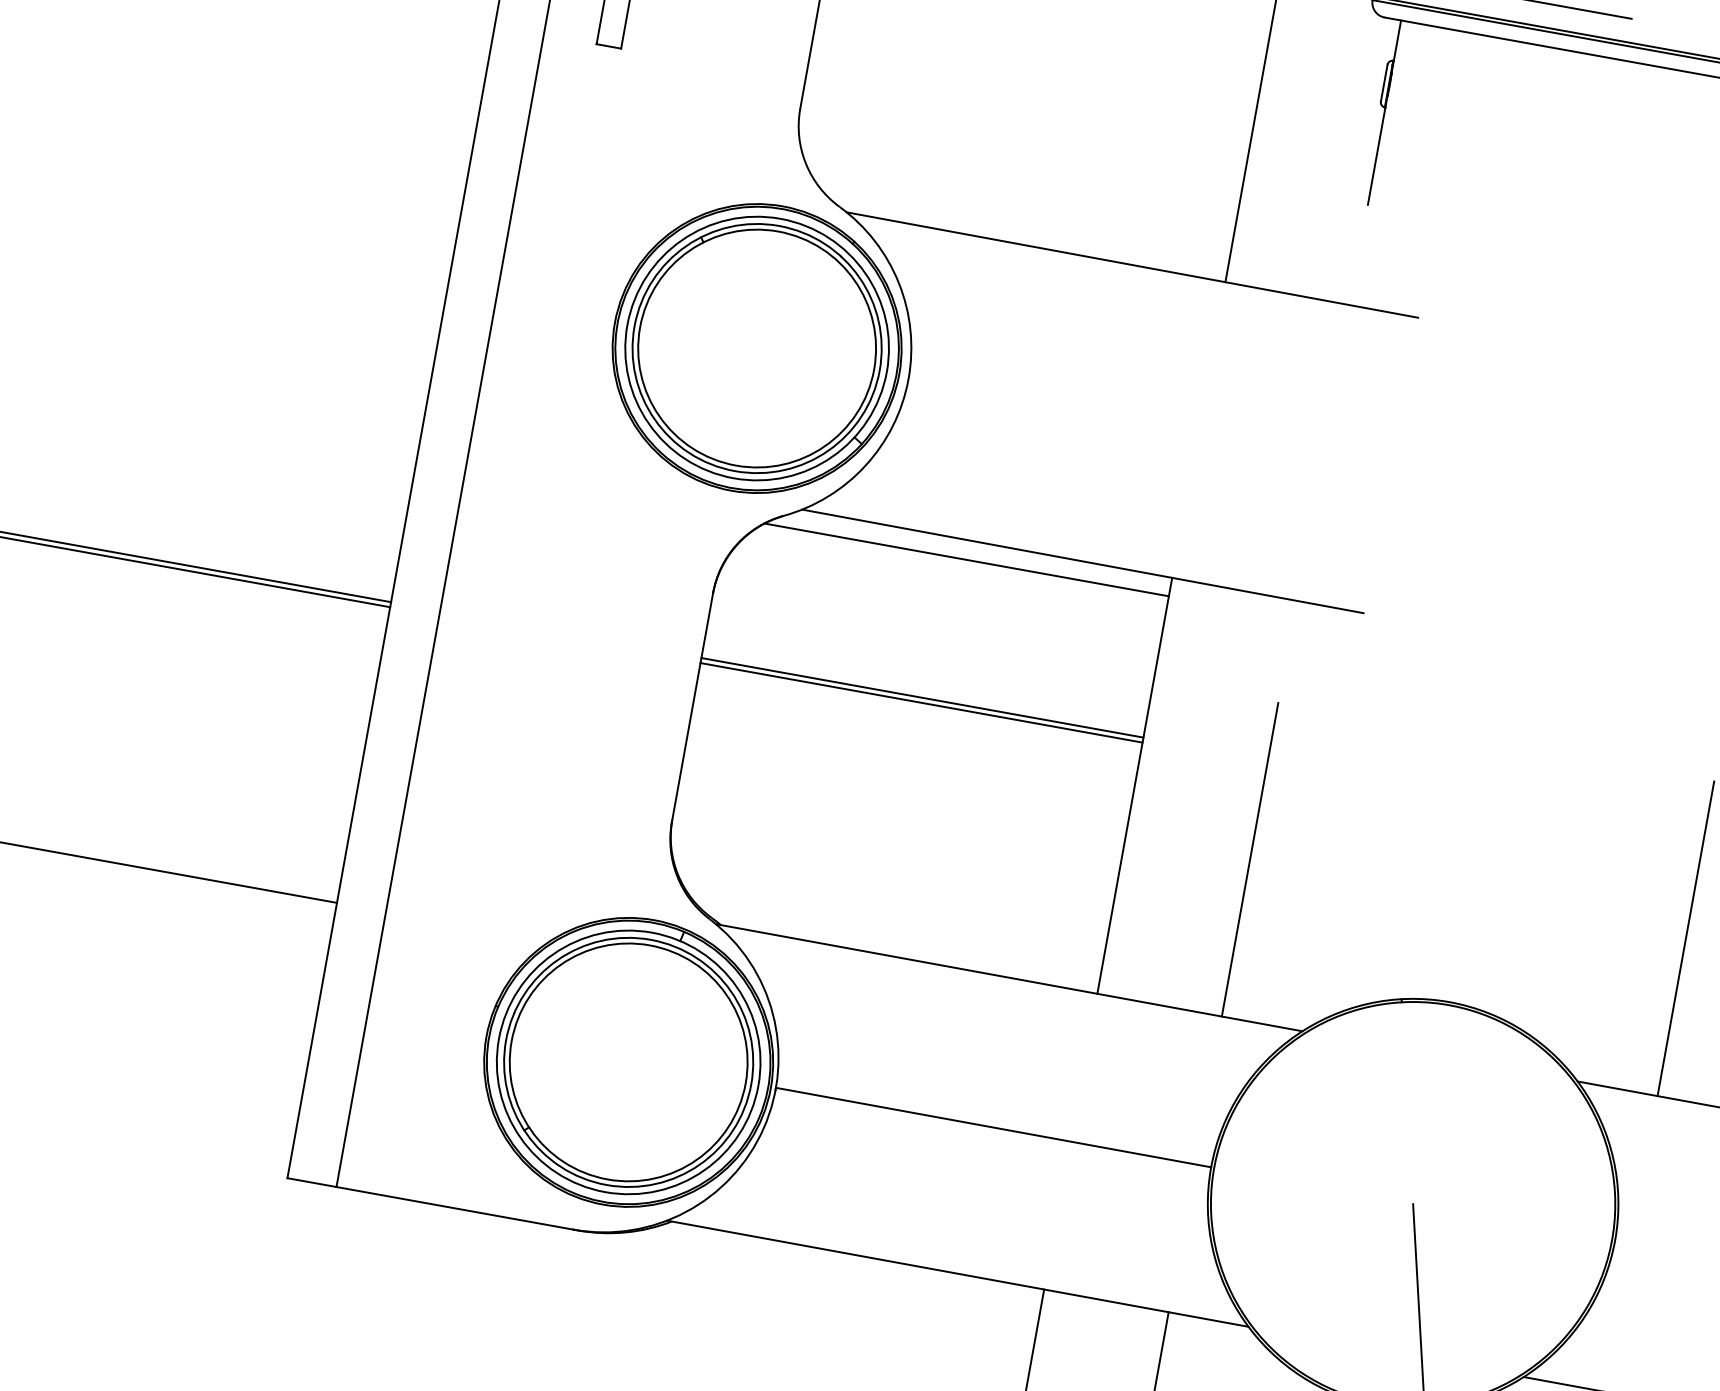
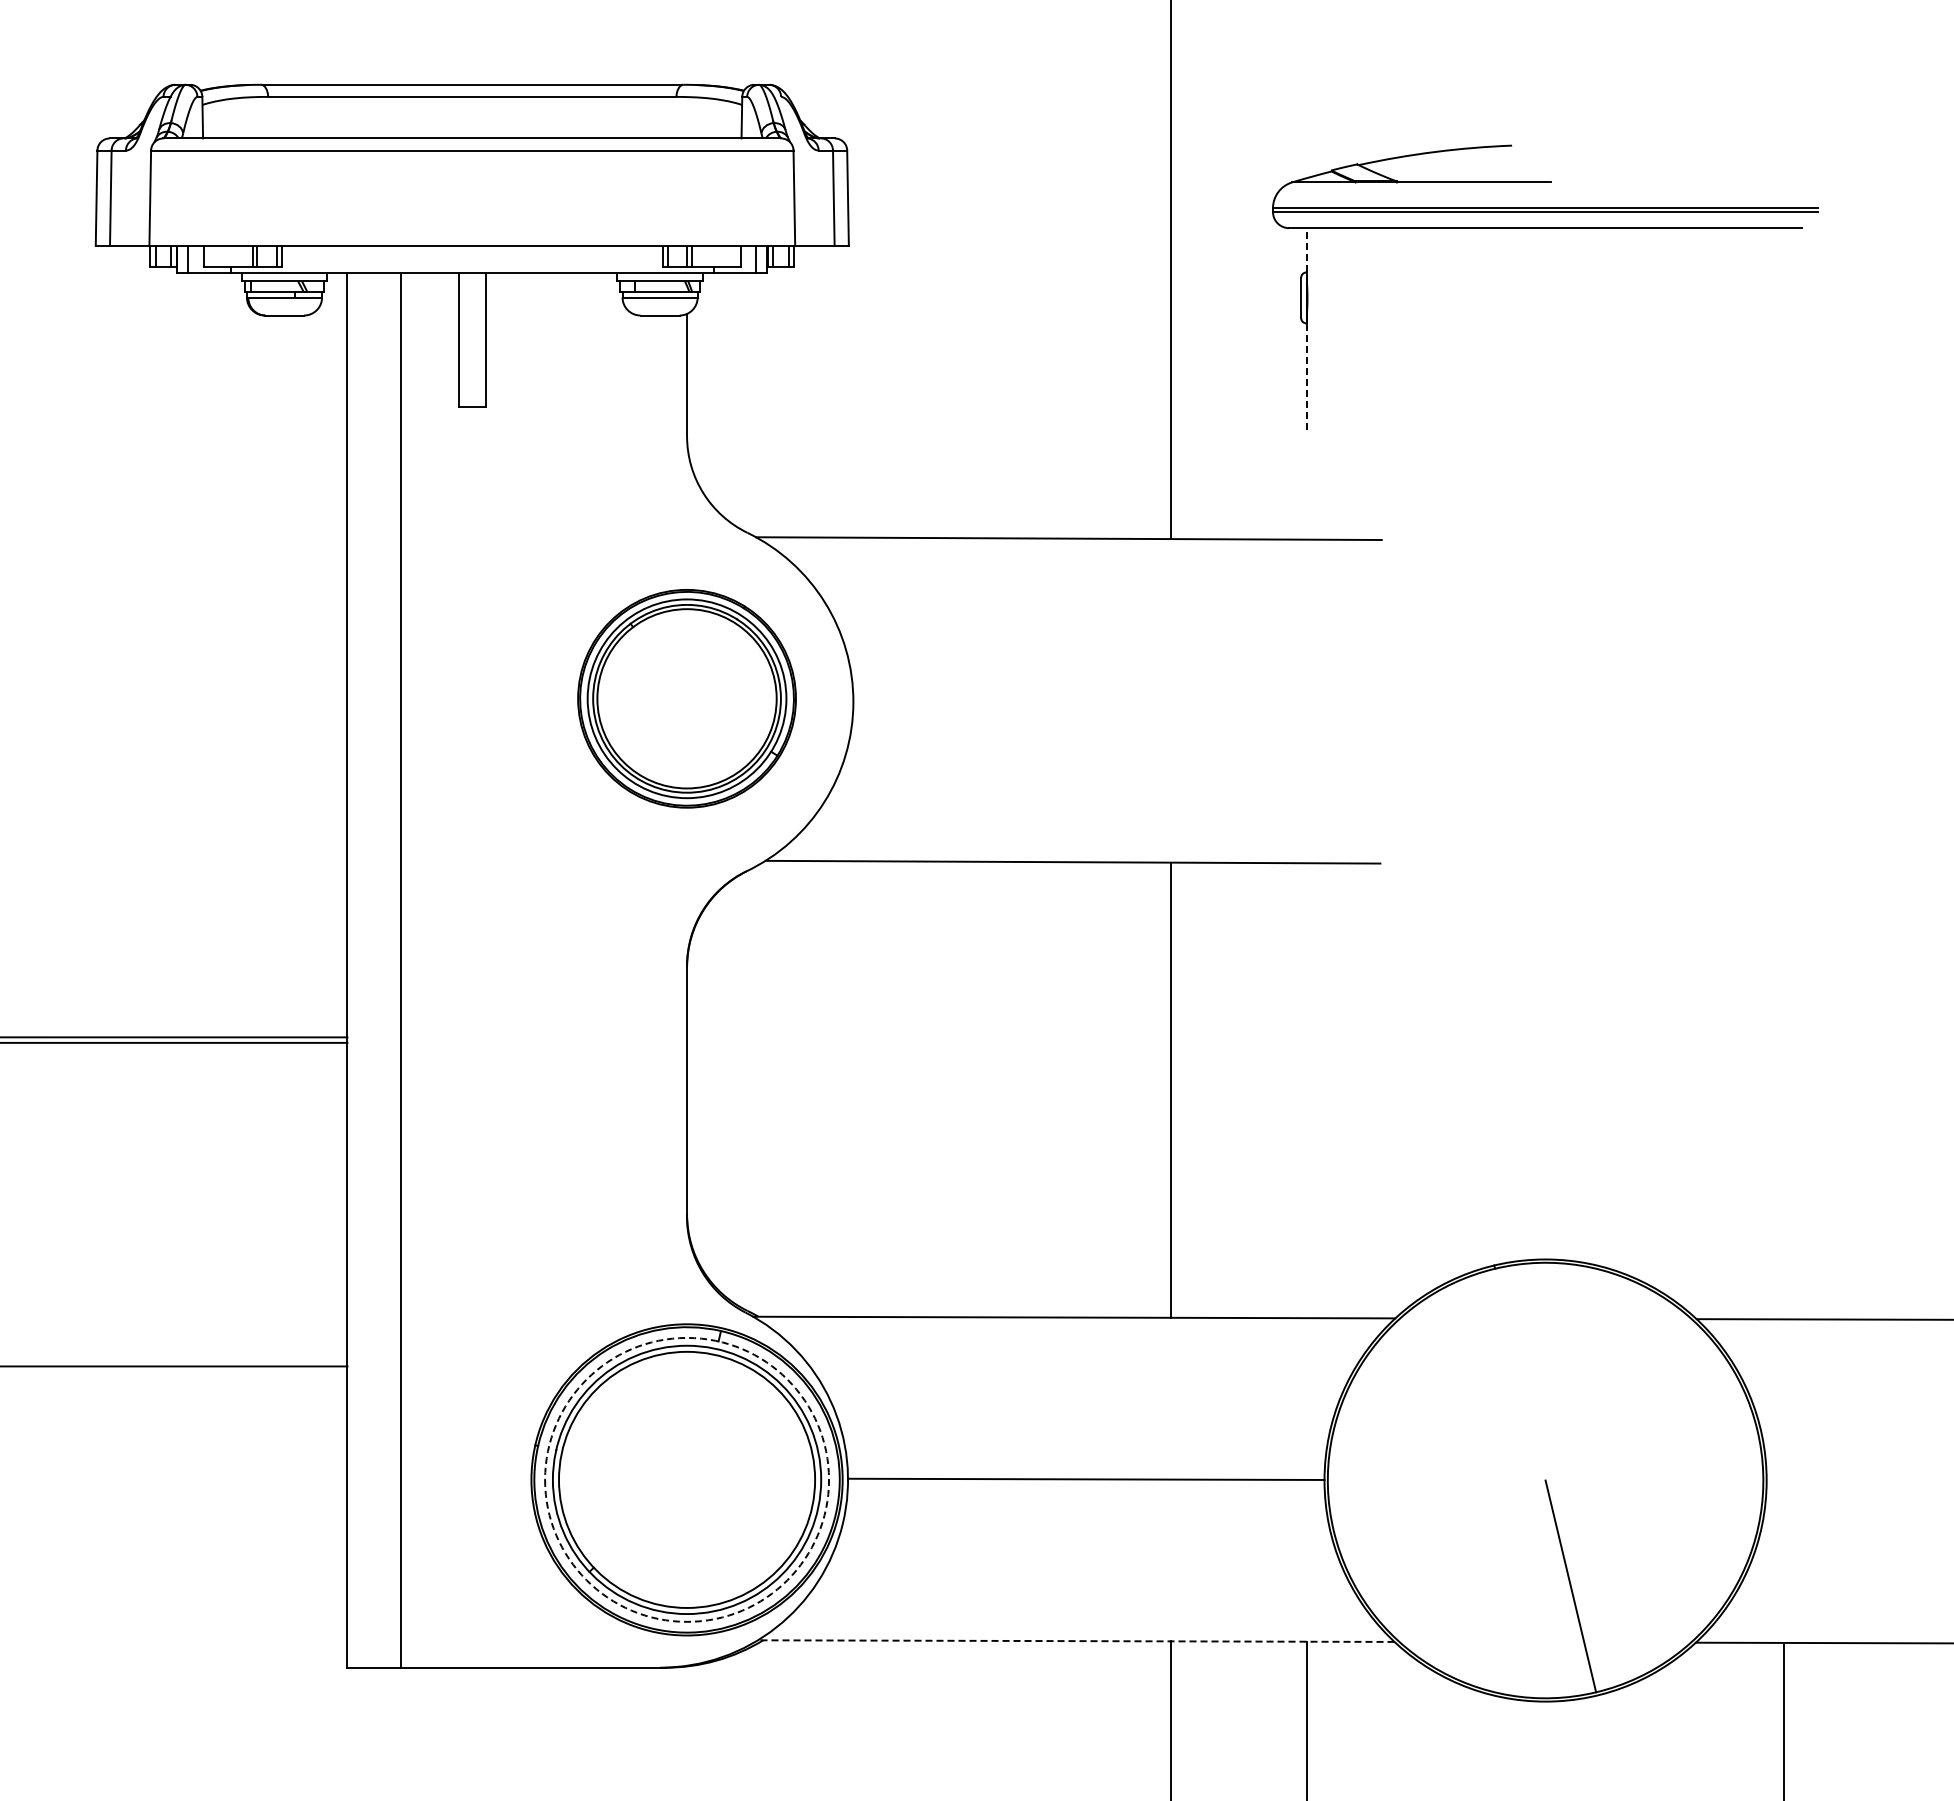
line: (1397, 40) -> (1307, 249), solid -> dashed
line: (1377, 156) -> (1307, 376), solid -> dashed
part: (756, 348) -> (686, 698), size x0.7
line: (966, 559) -> (949, 882), removed
line: (922, 697) -> (928, 1037), removed
line: (921, 702) -> (928, 1042), removed
line: (1250, 859) -> (1307, 1146), removed
line: (1686, 939) -> (1784, 1147), removed
circle: (629, 1062) -> (687, 1479), solid -> dashed
line: (957, 1273) -> (1075, 1641), solid -> dashed

